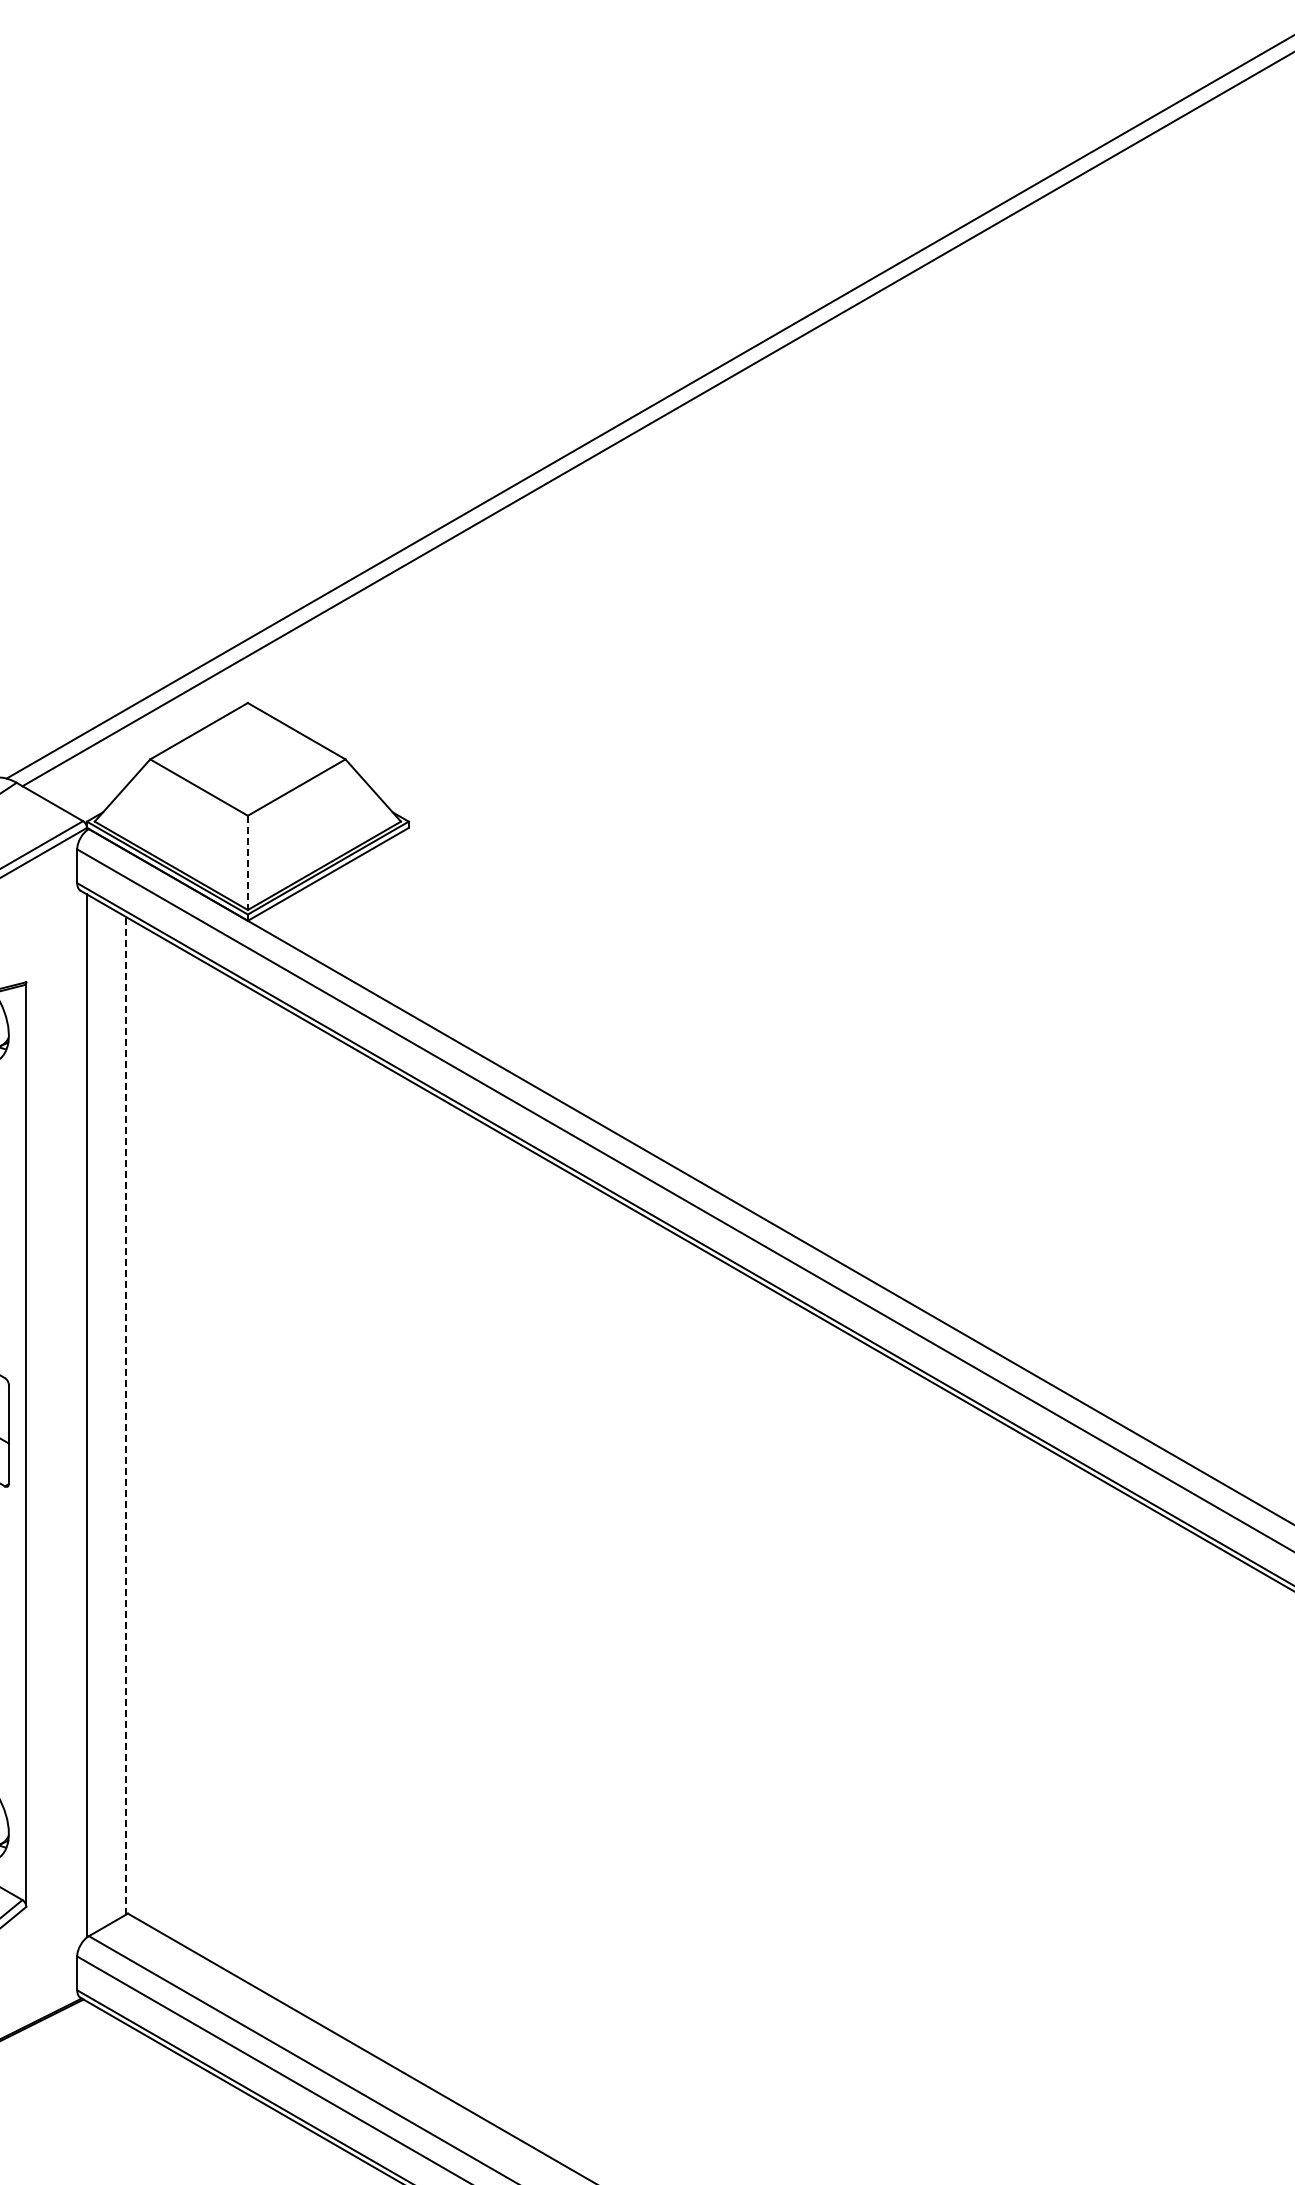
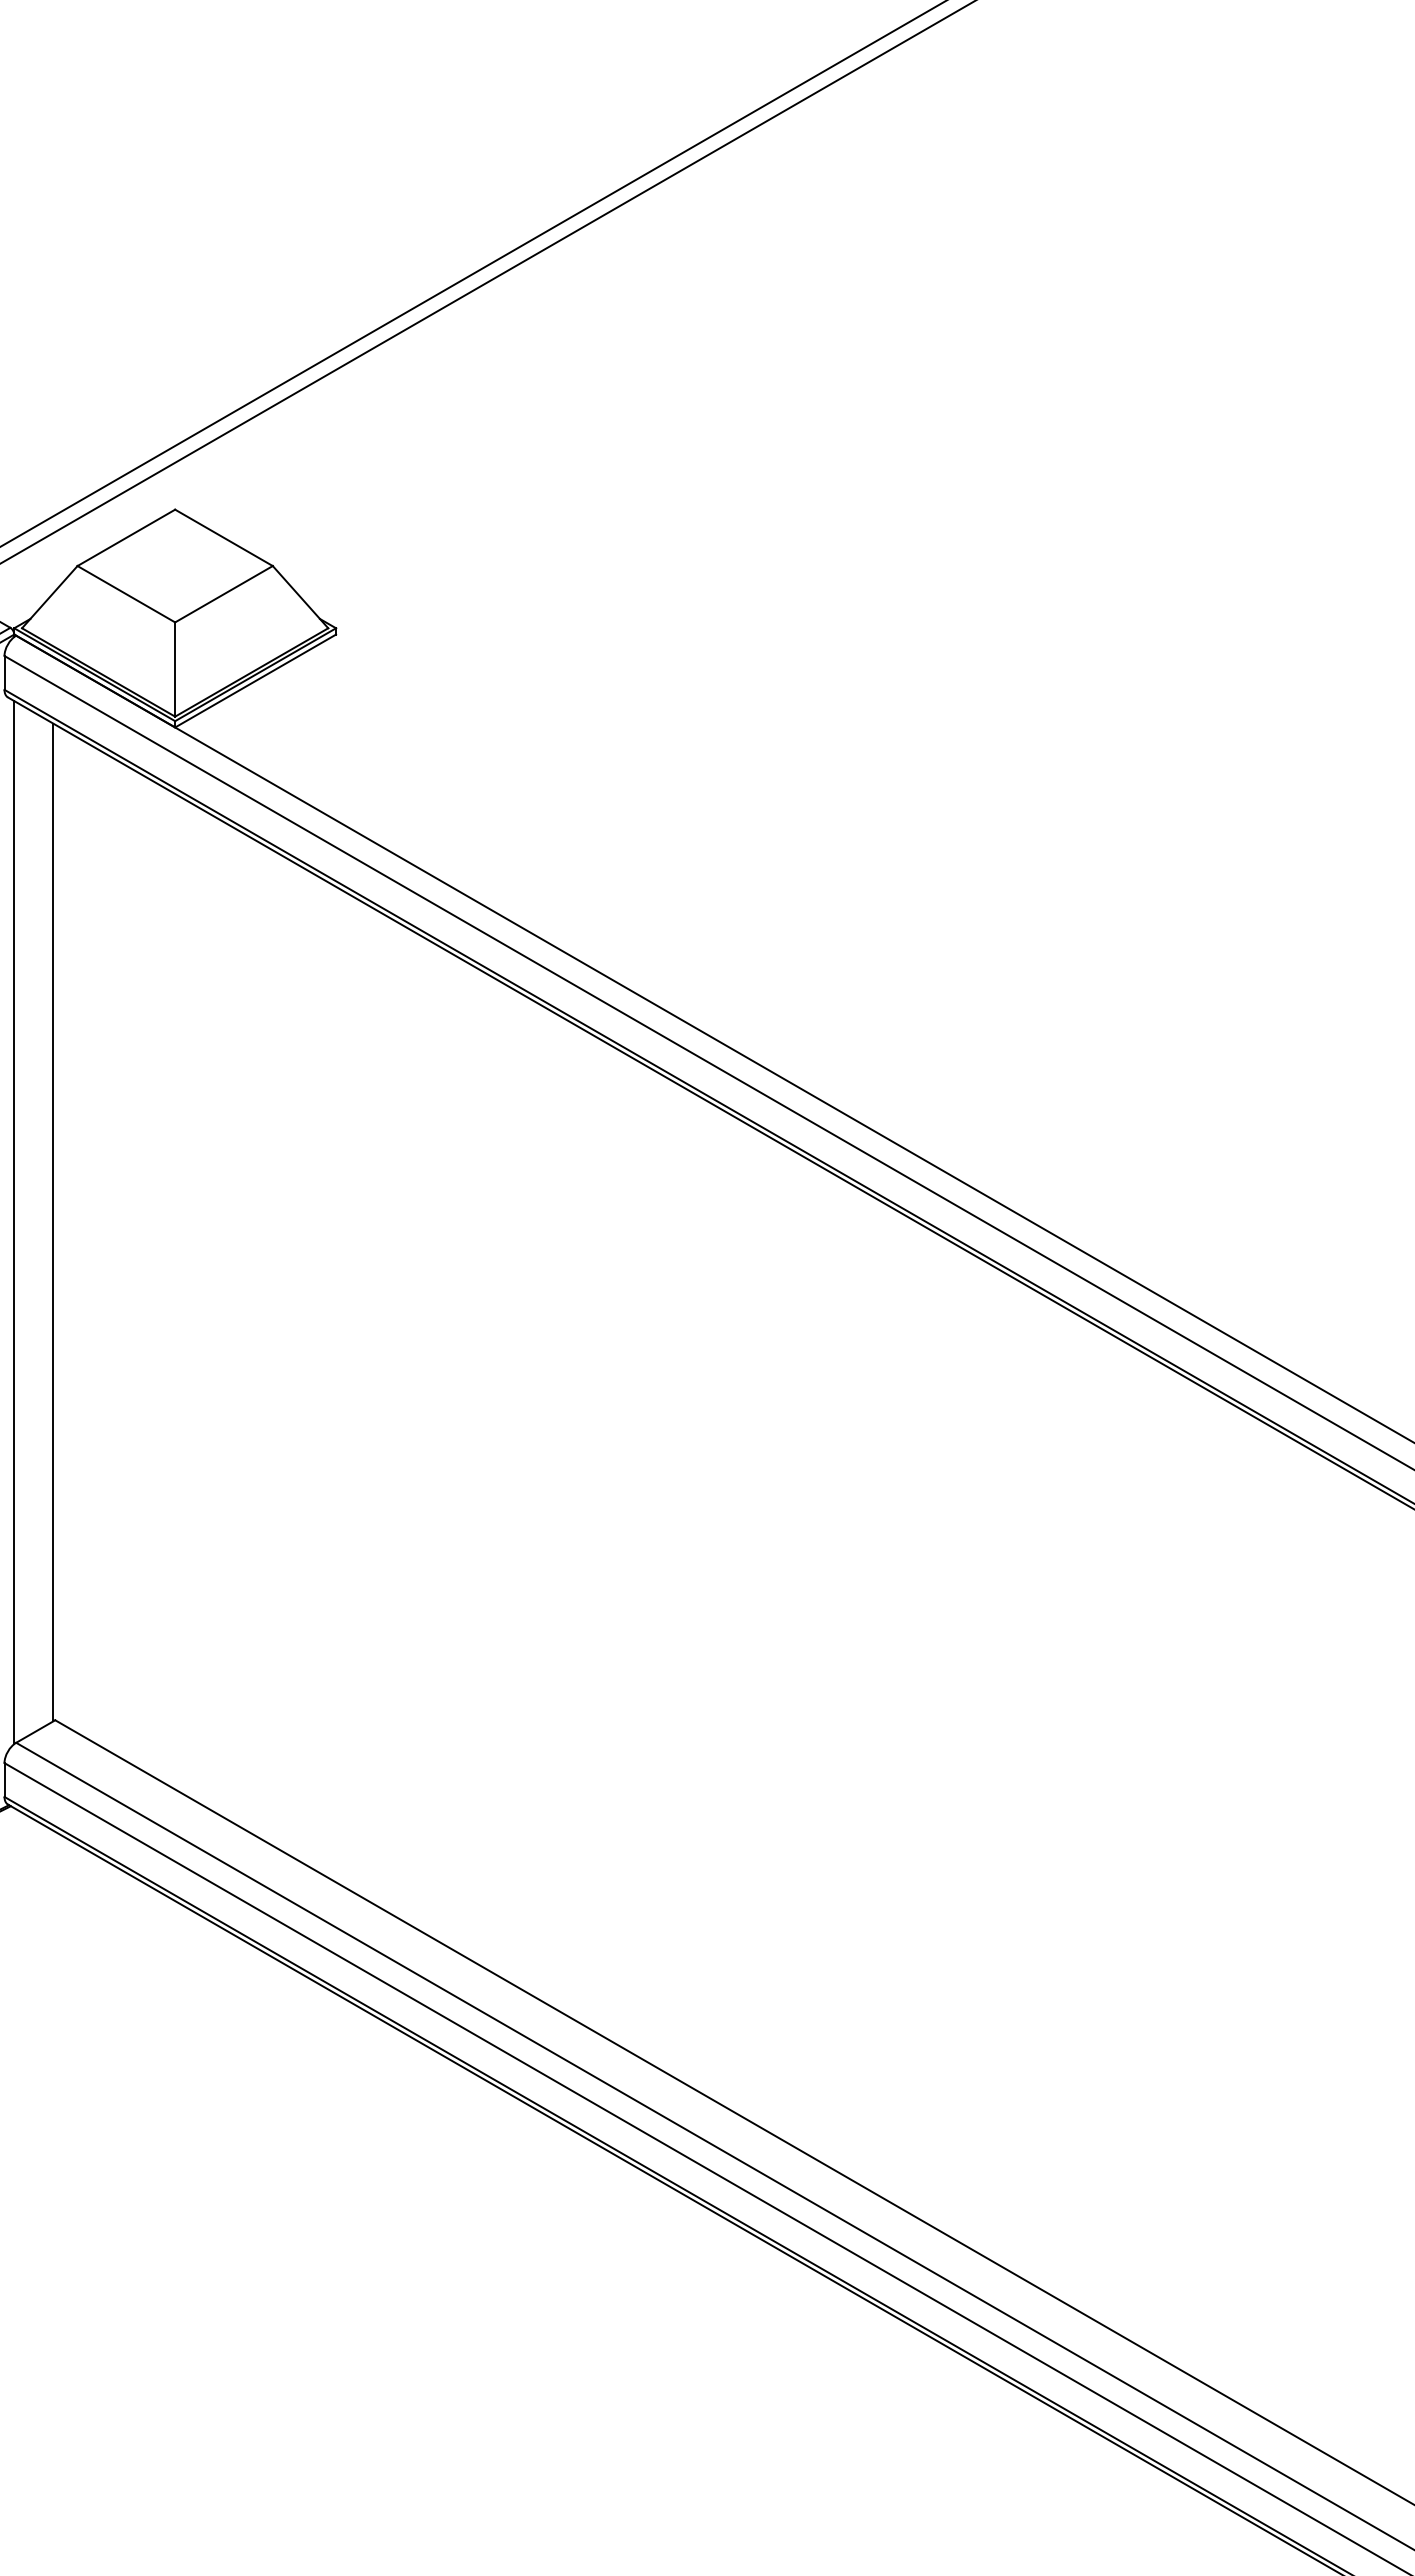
line: (248, 863) -> (175, 670), dashed -> solid
line: (126, 1415) -> (53, 1222), dashed -> solid

